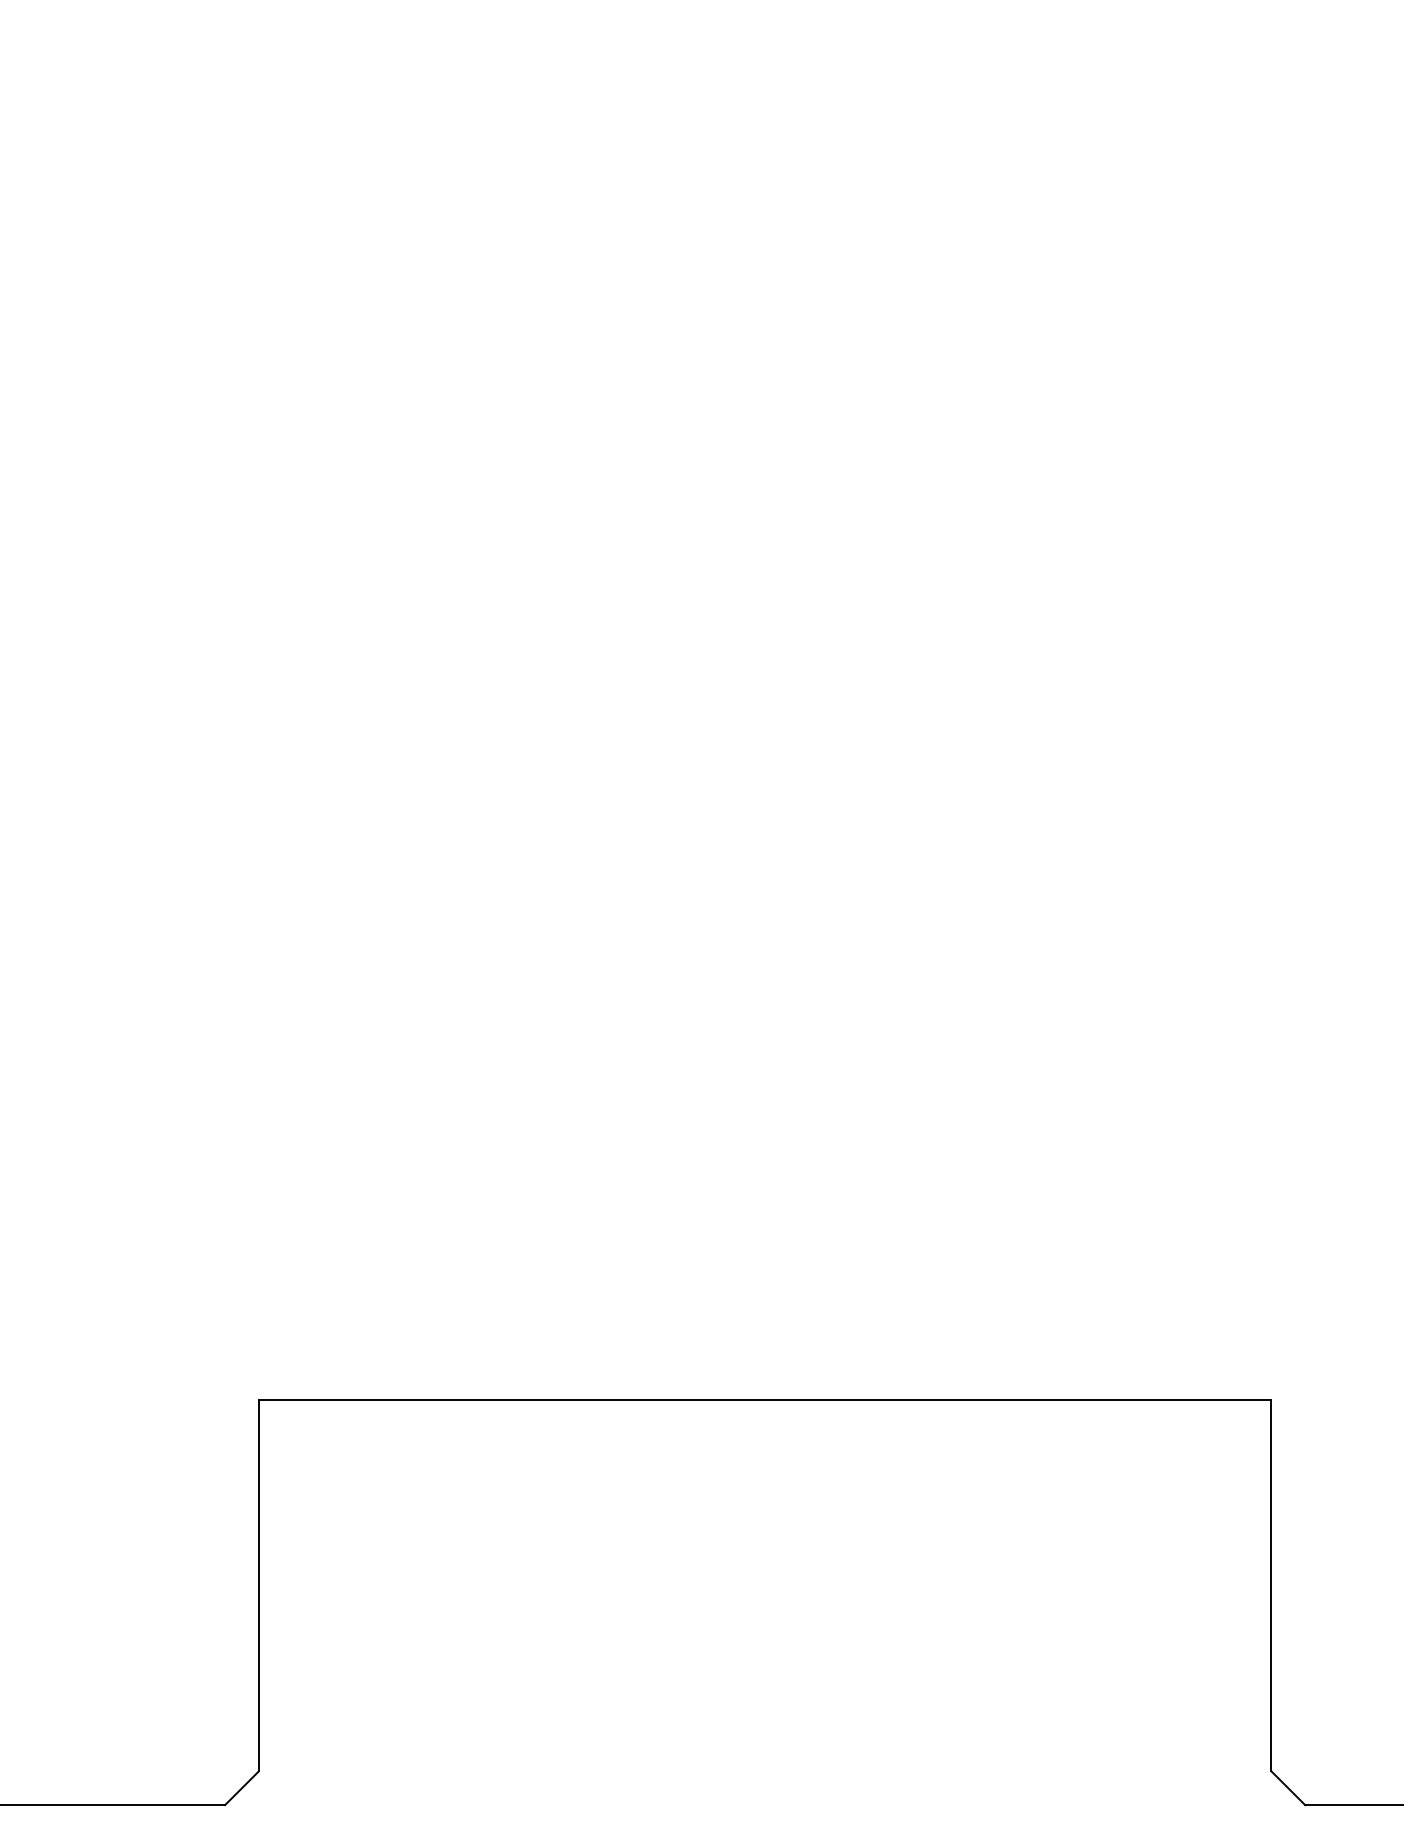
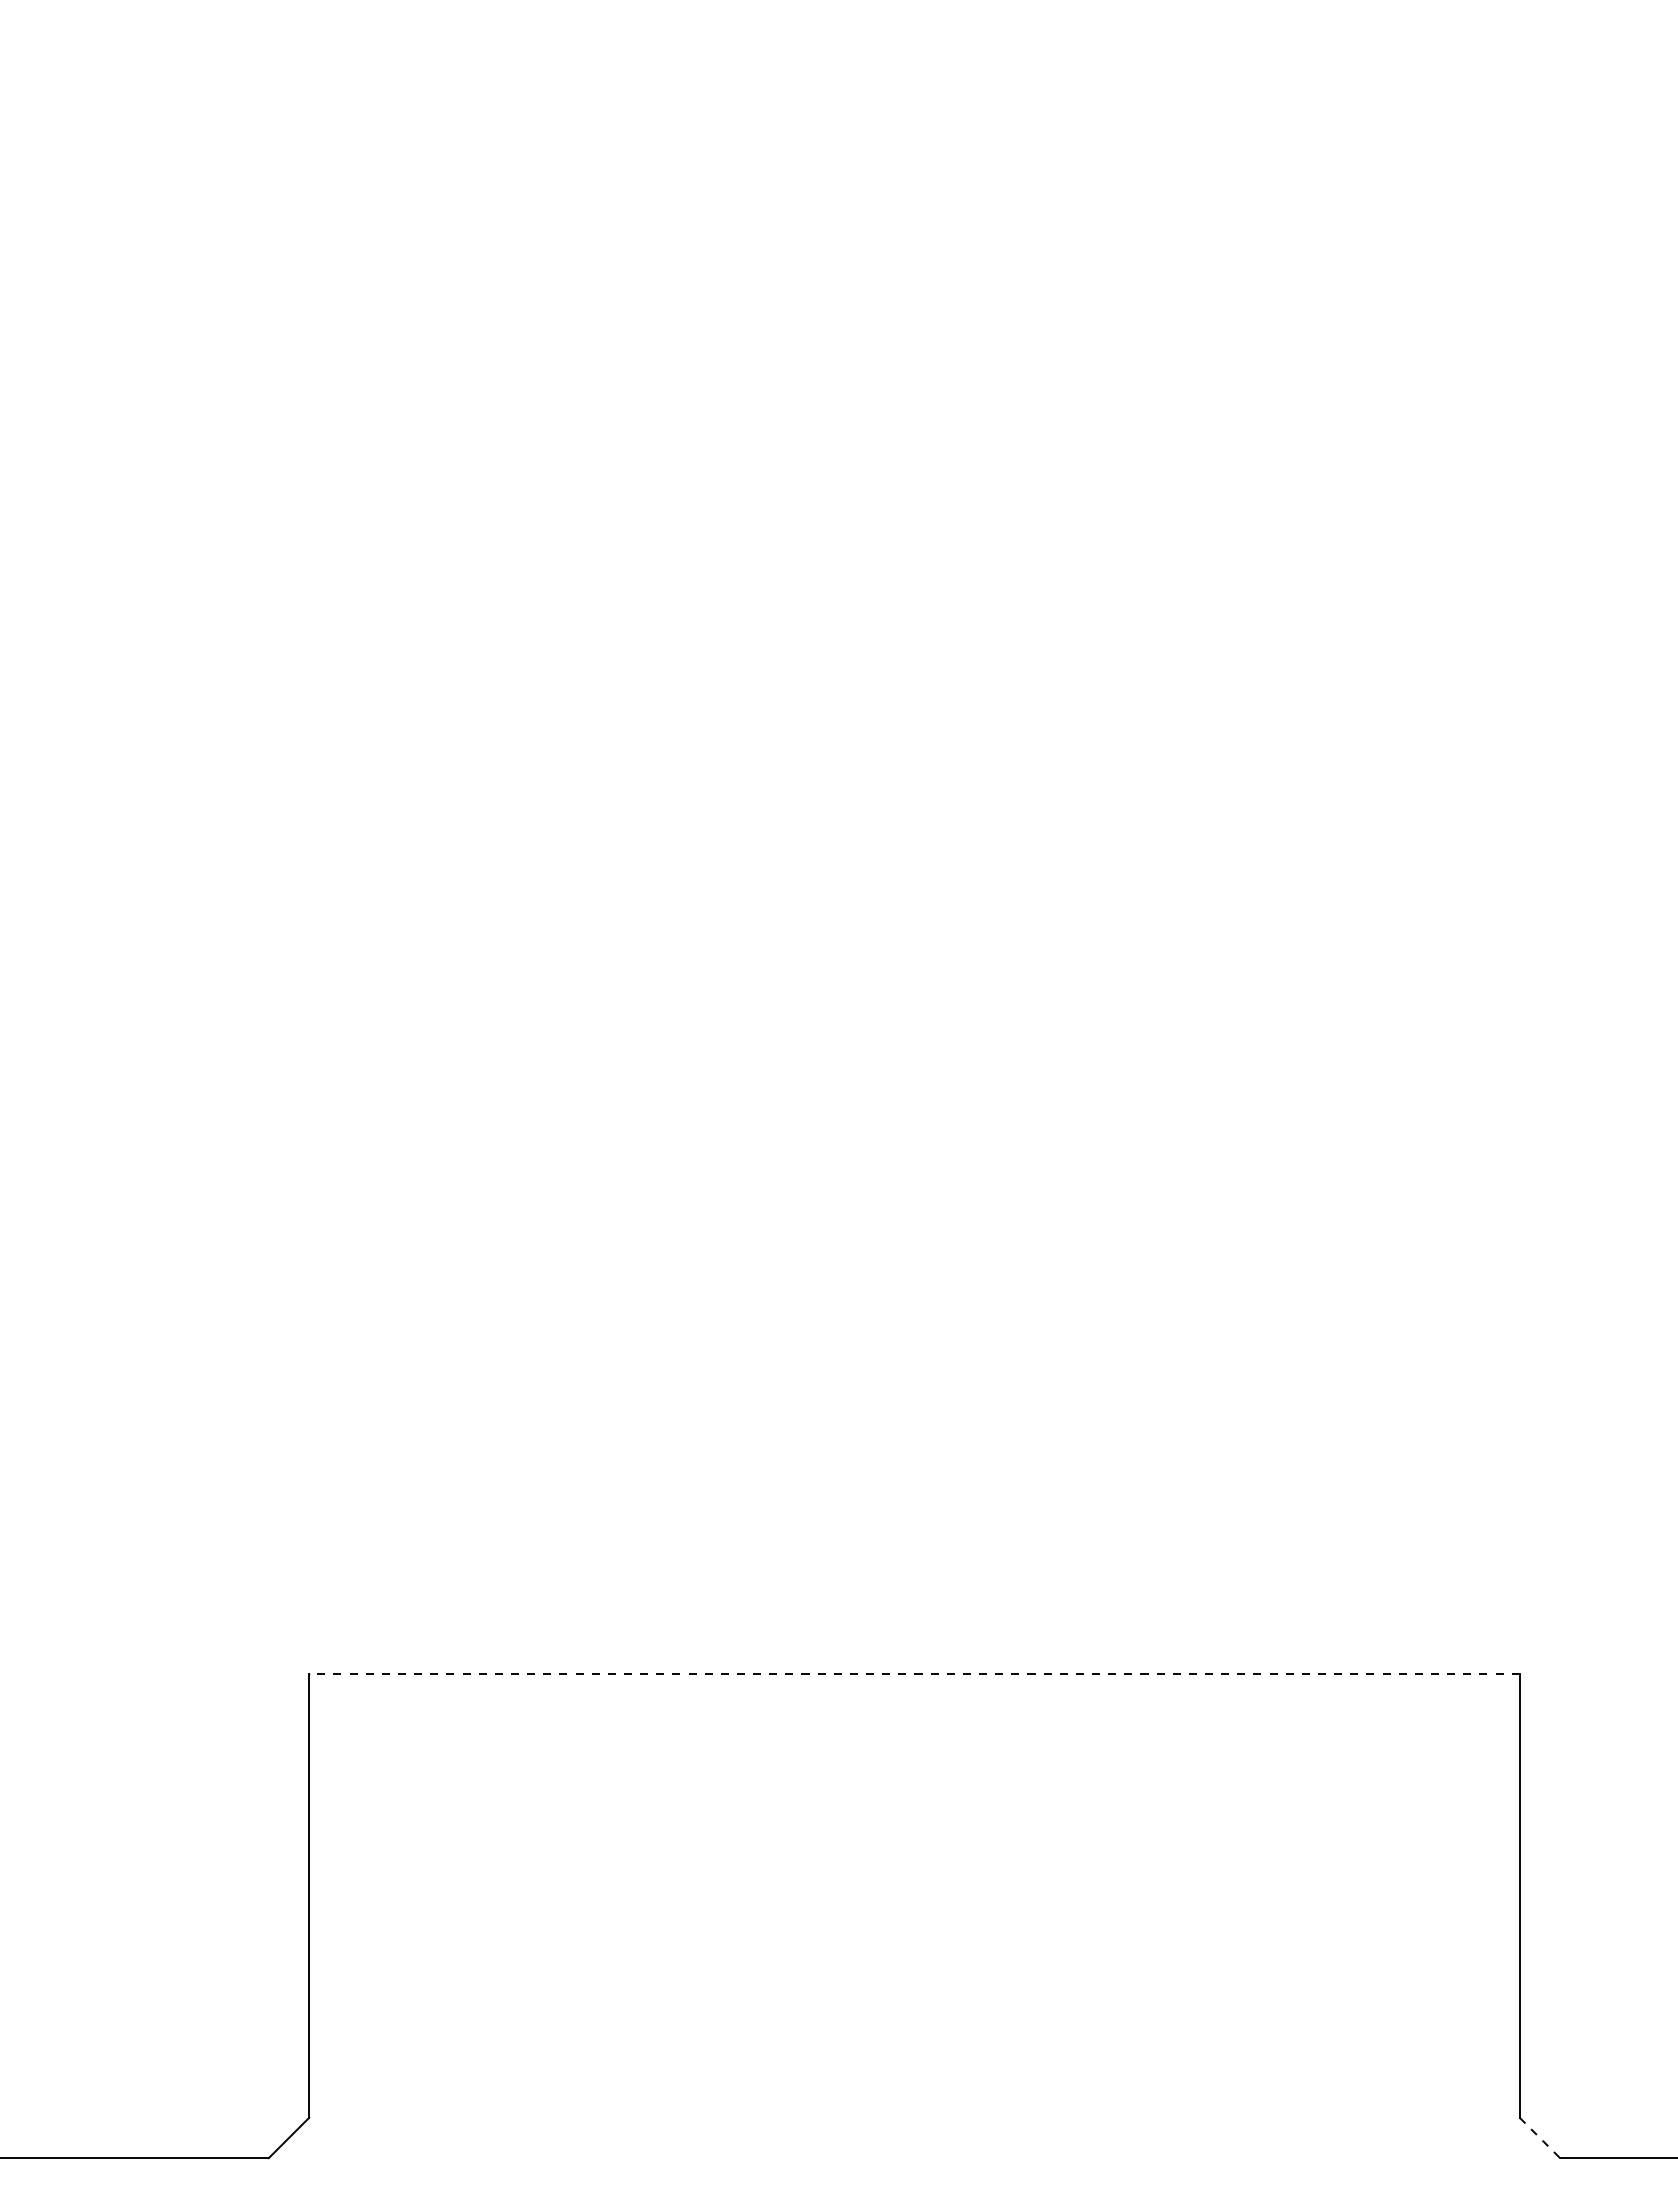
line: (764, 1399) -> (913, 1673), solid -> dashed
line: (1287, 1787) -> (1539, 2137), solid -> dashed

